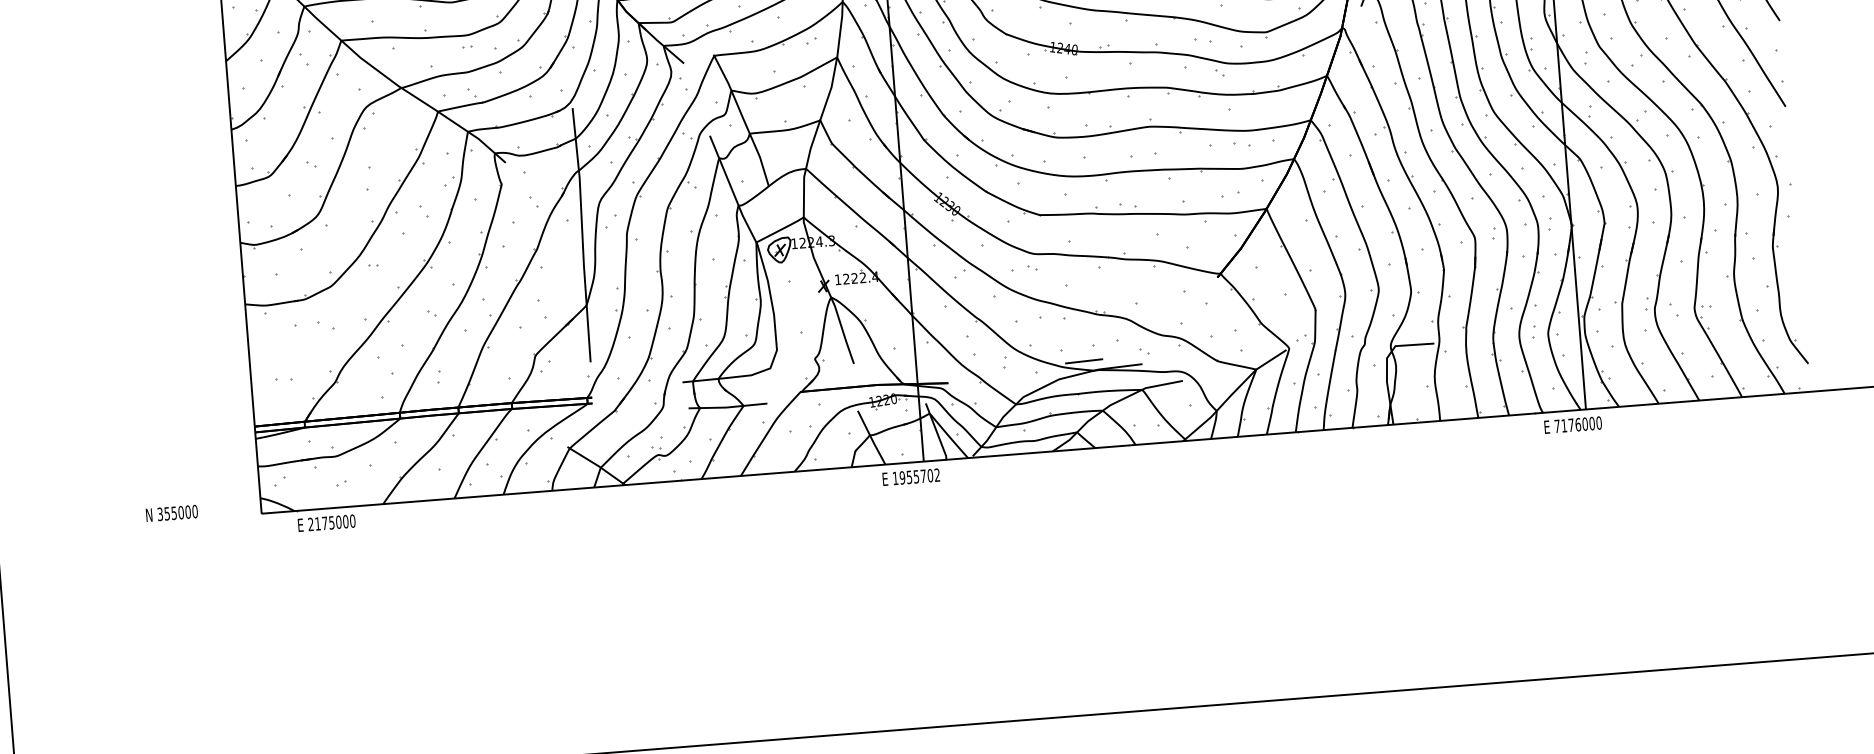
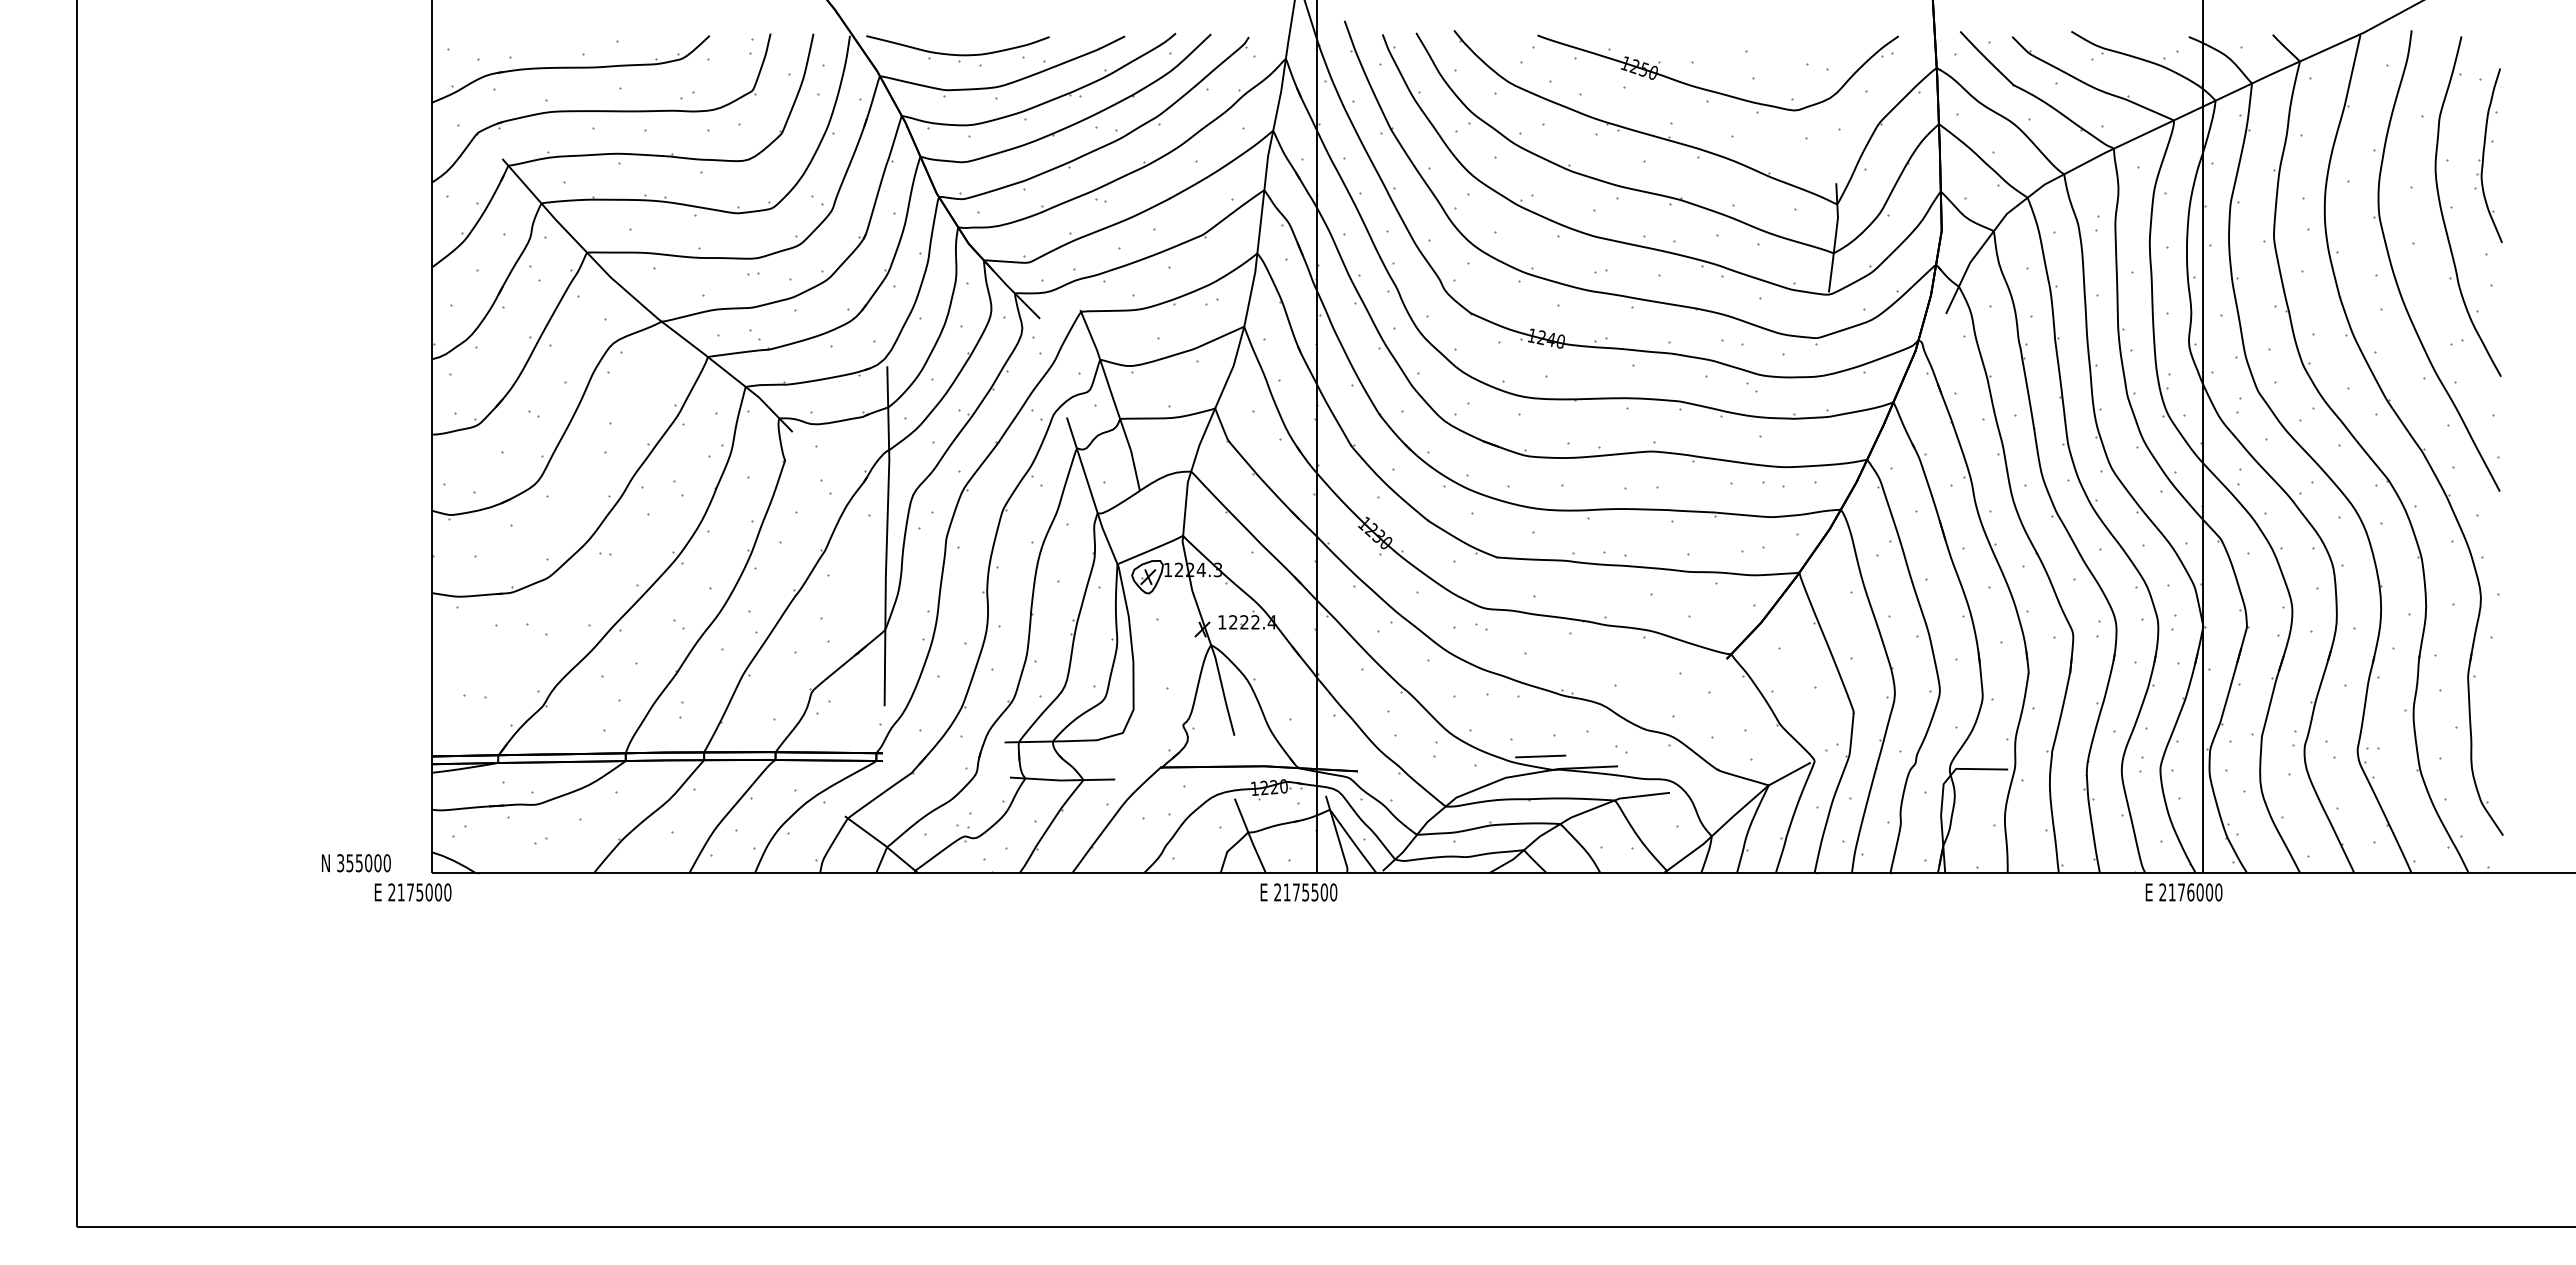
text: (1557, 426) -> (2162, 892), 7176000 -> 2176000
text: (916, 476) -> (1305, 892), 1955702 -> 2175500
text: (172, 513) -> (356, 863), moved
text: (326, 523) -> (412, 892), moved

